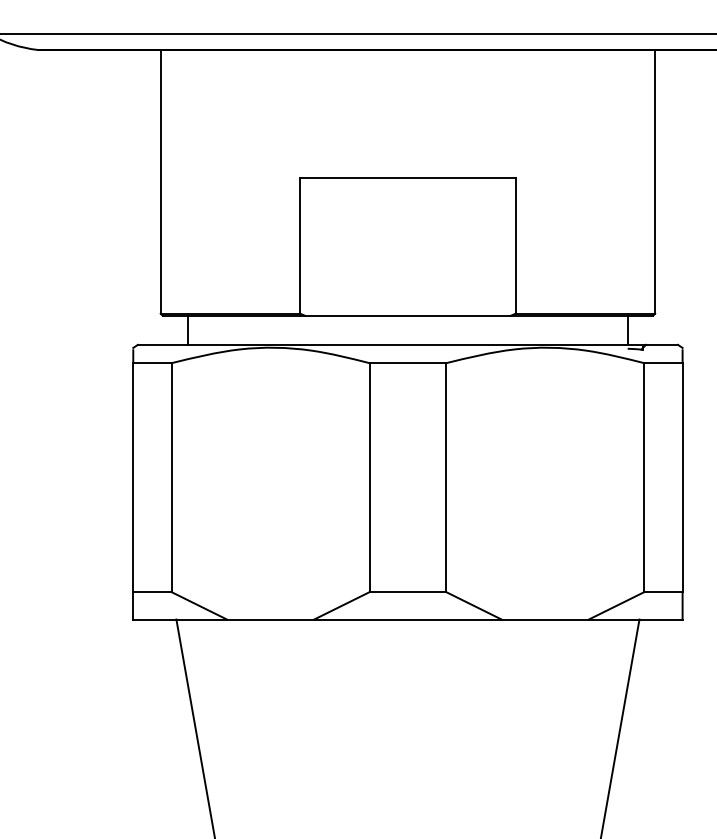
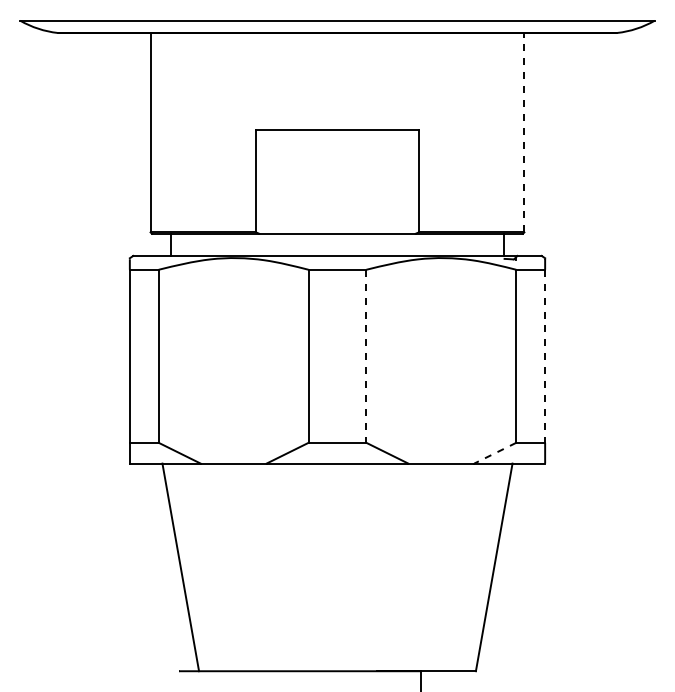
line: (655, 181) -> (524, 132), solid -> dashed
line: (446, 477) -> (366, 356), solid -> dashed
line: (683, 477) -> (545, 356), solid -> dashed
line: (615, 606) -> (494, 453), solid -> dashed

